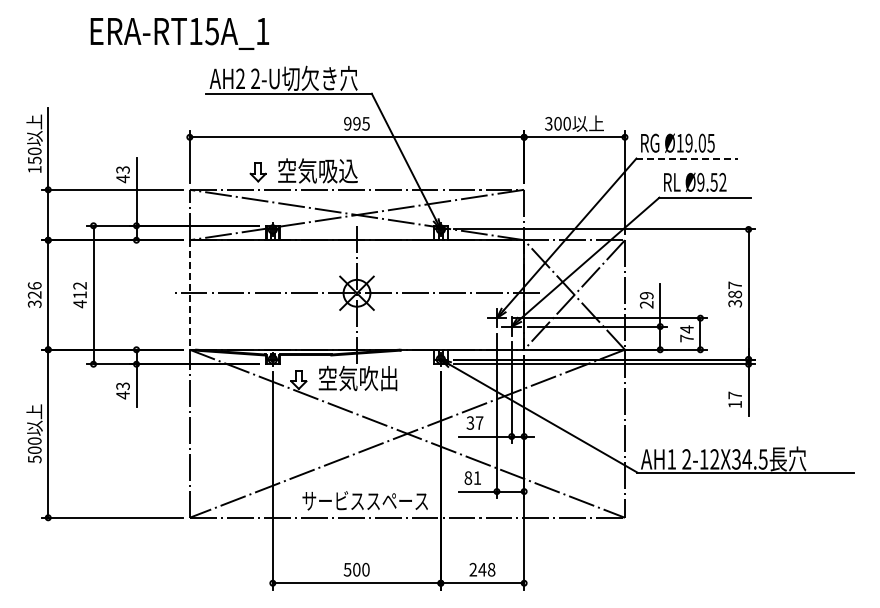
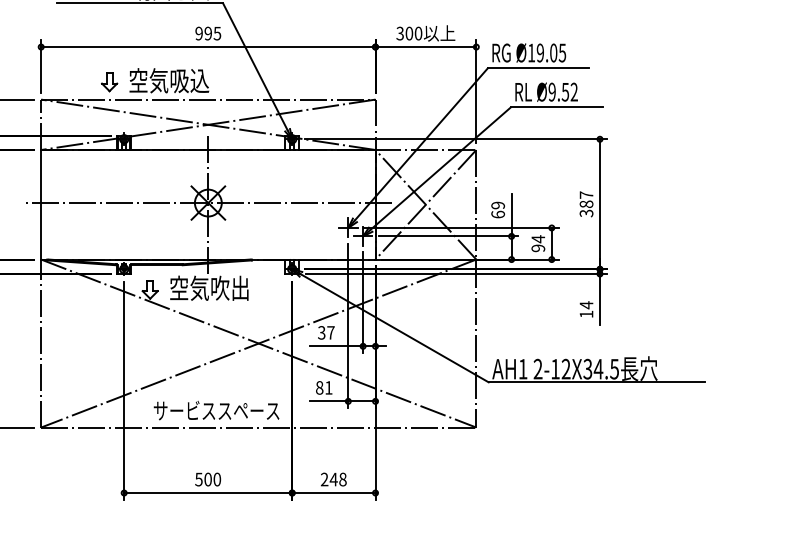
line: (687, 158) -> (538, 68), dashed -> solid
line: (189, 294) -> (40, 204), dashed -> solid
text: (646, 304) -> (497, 214), 29 -> 69
text: (686, 338) -> (537, 248), 74 -> 94
text: (734, 395) -> (585, 305), 17 -> 14

